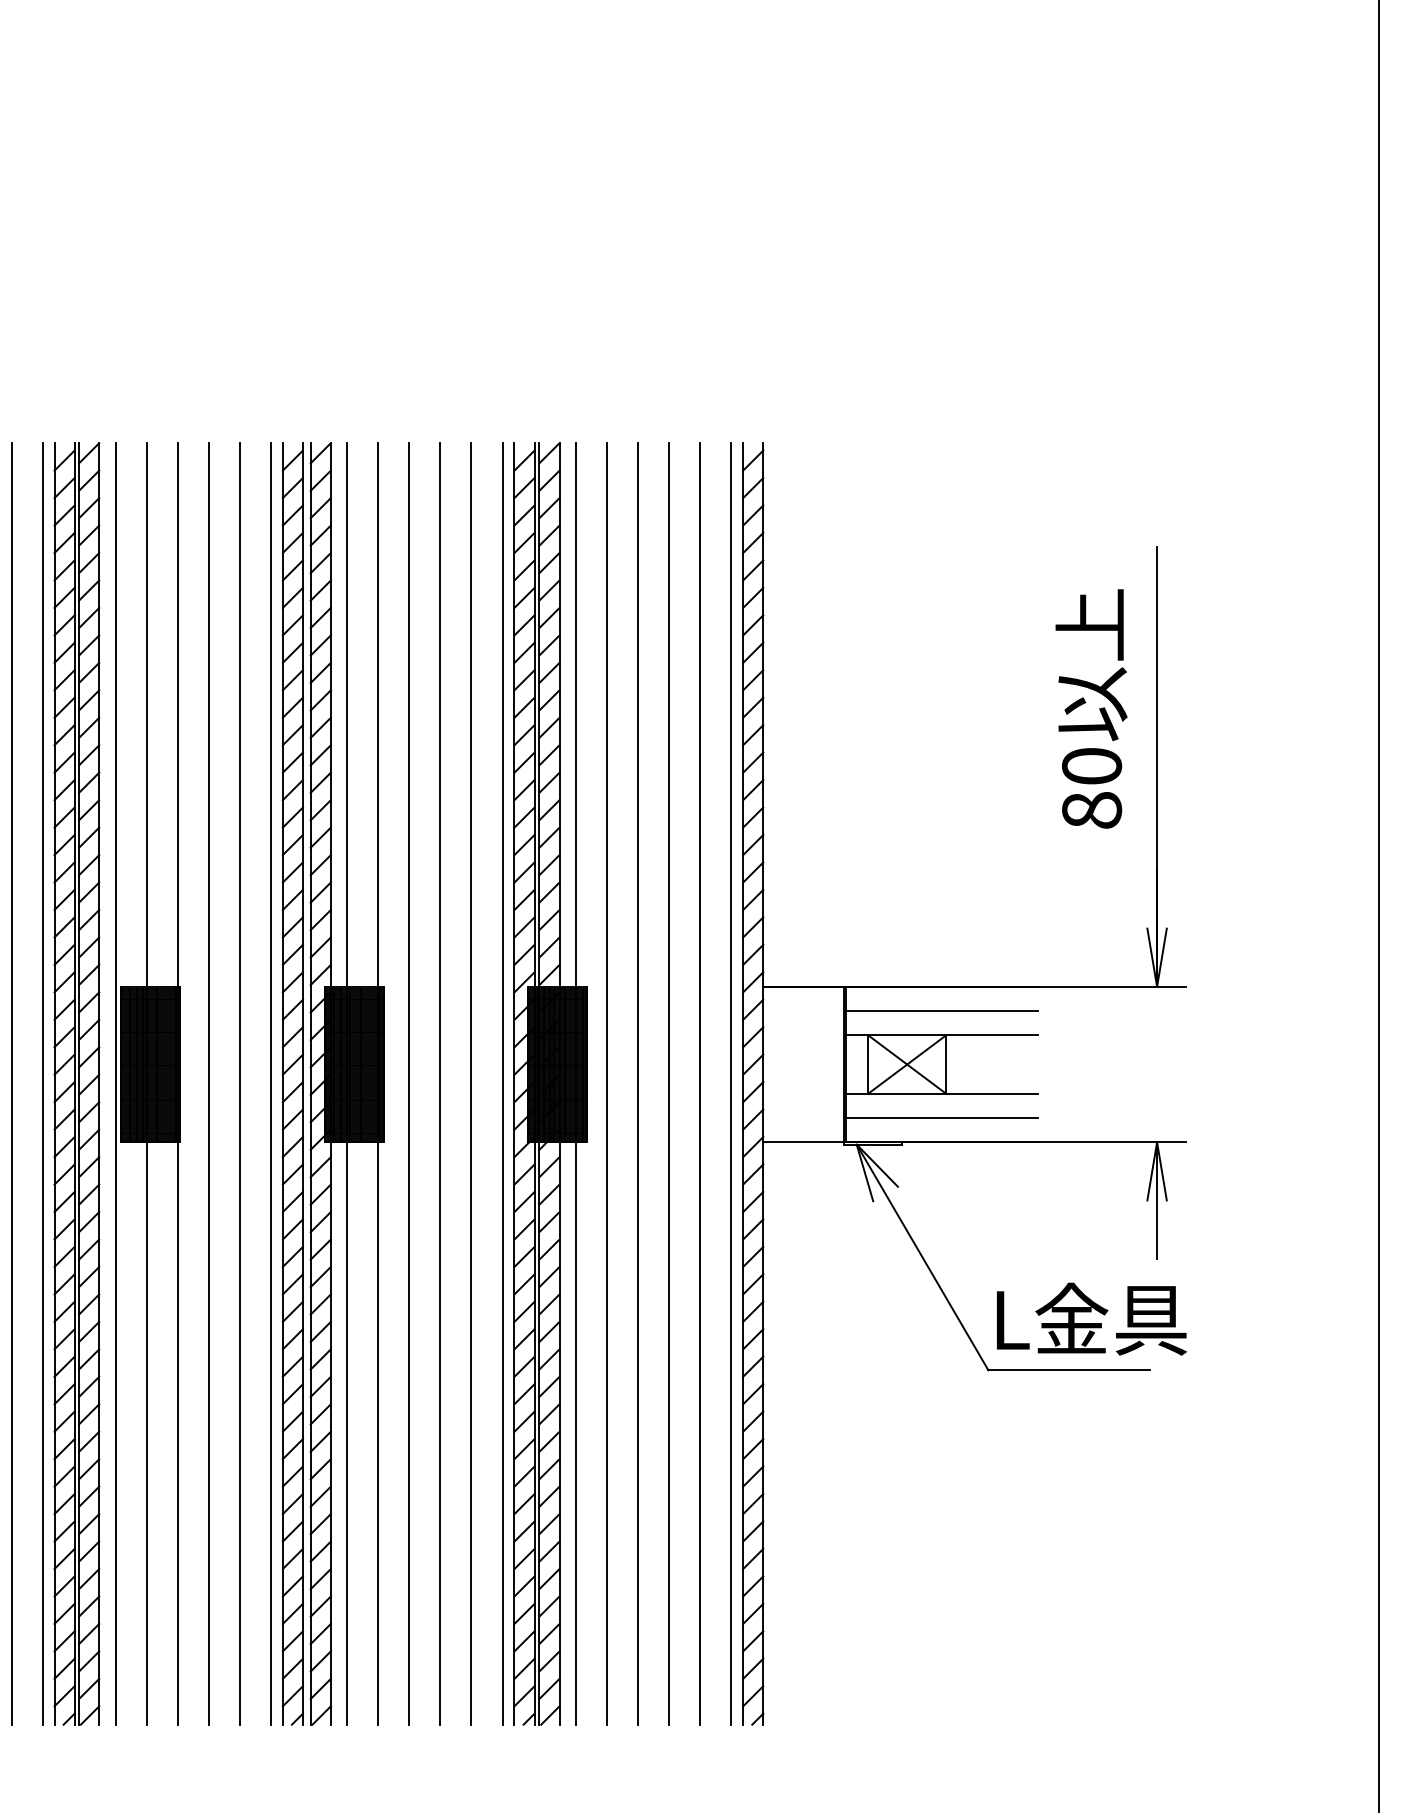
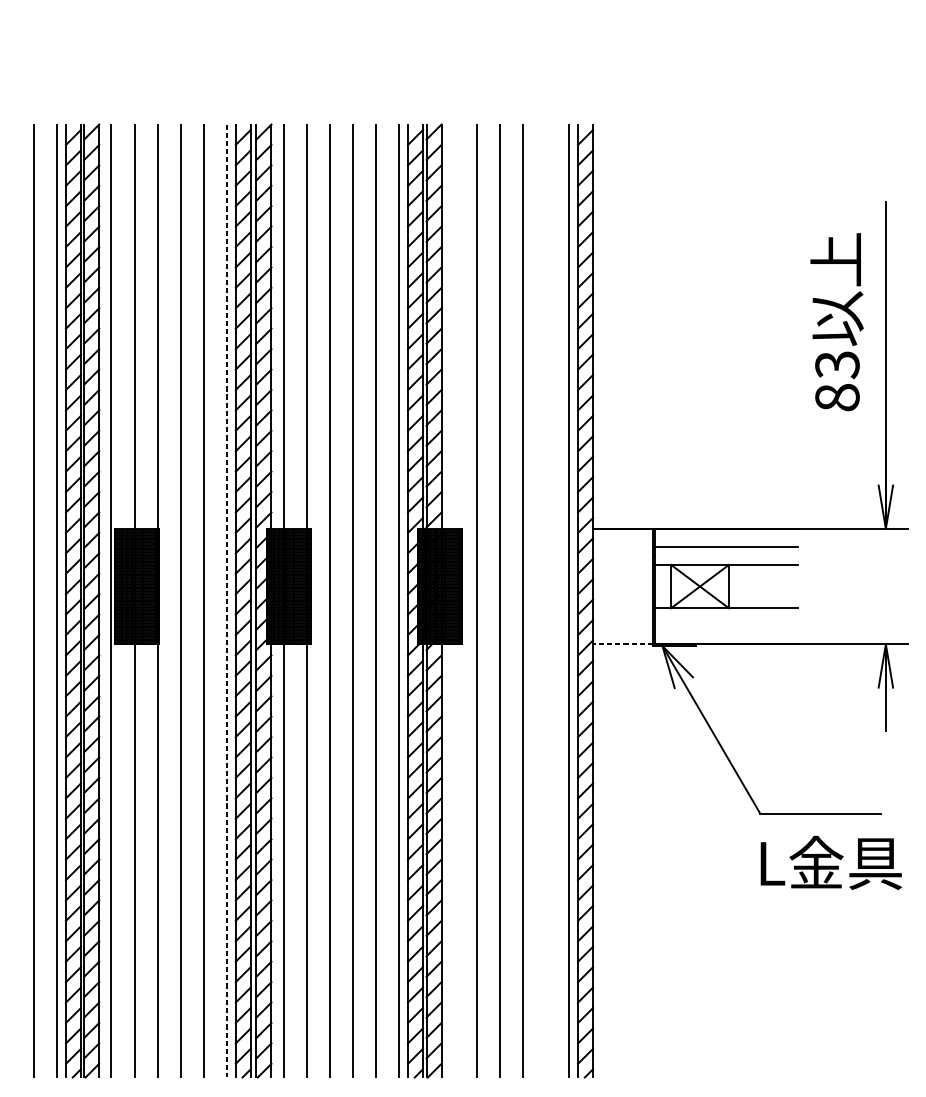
text: (1092, 766) -> (837, 364), 80 -> 83
line: (270, 1083) -> (226, 600), solid -> dashed
line: (575, 1083) -> (453, 600), removed
line: (700, 1083) -> (546, 600), removed
line: (942, 1117) -> (726, 625), removed
line: (803, 1142) -> (622, 644), solid -> dashed
text: (1091, 1318) -> (831, 862), moved

